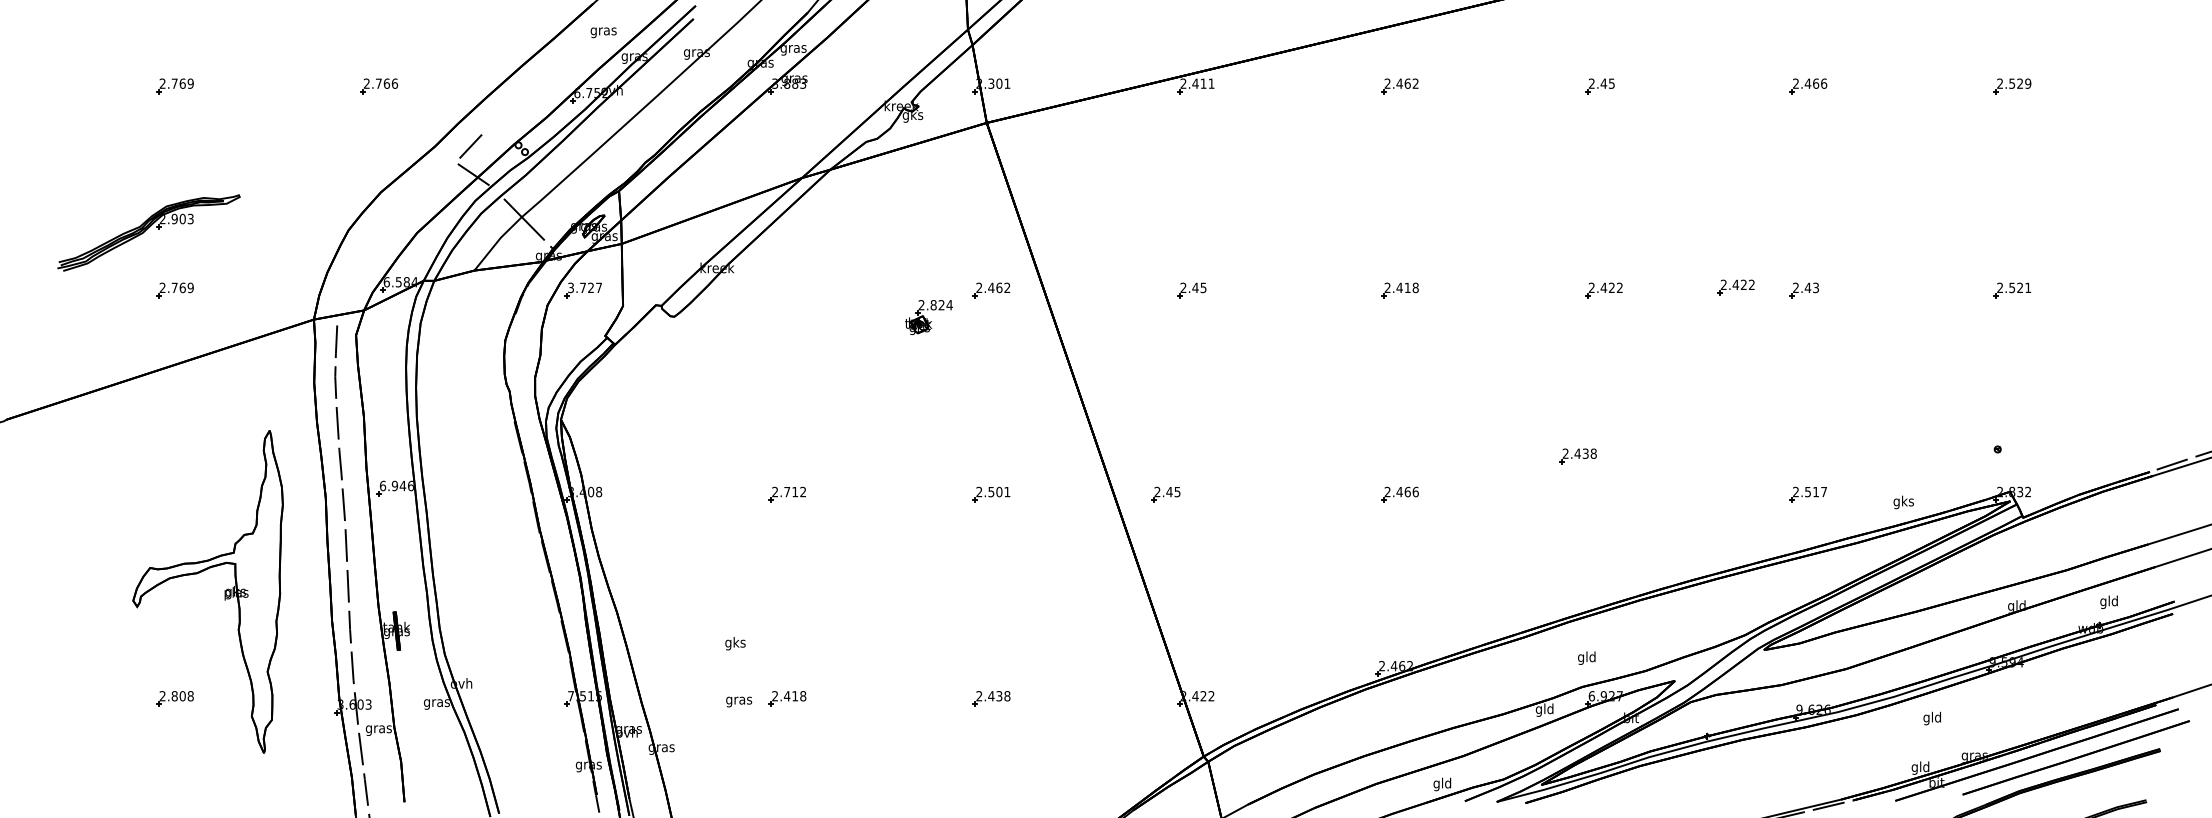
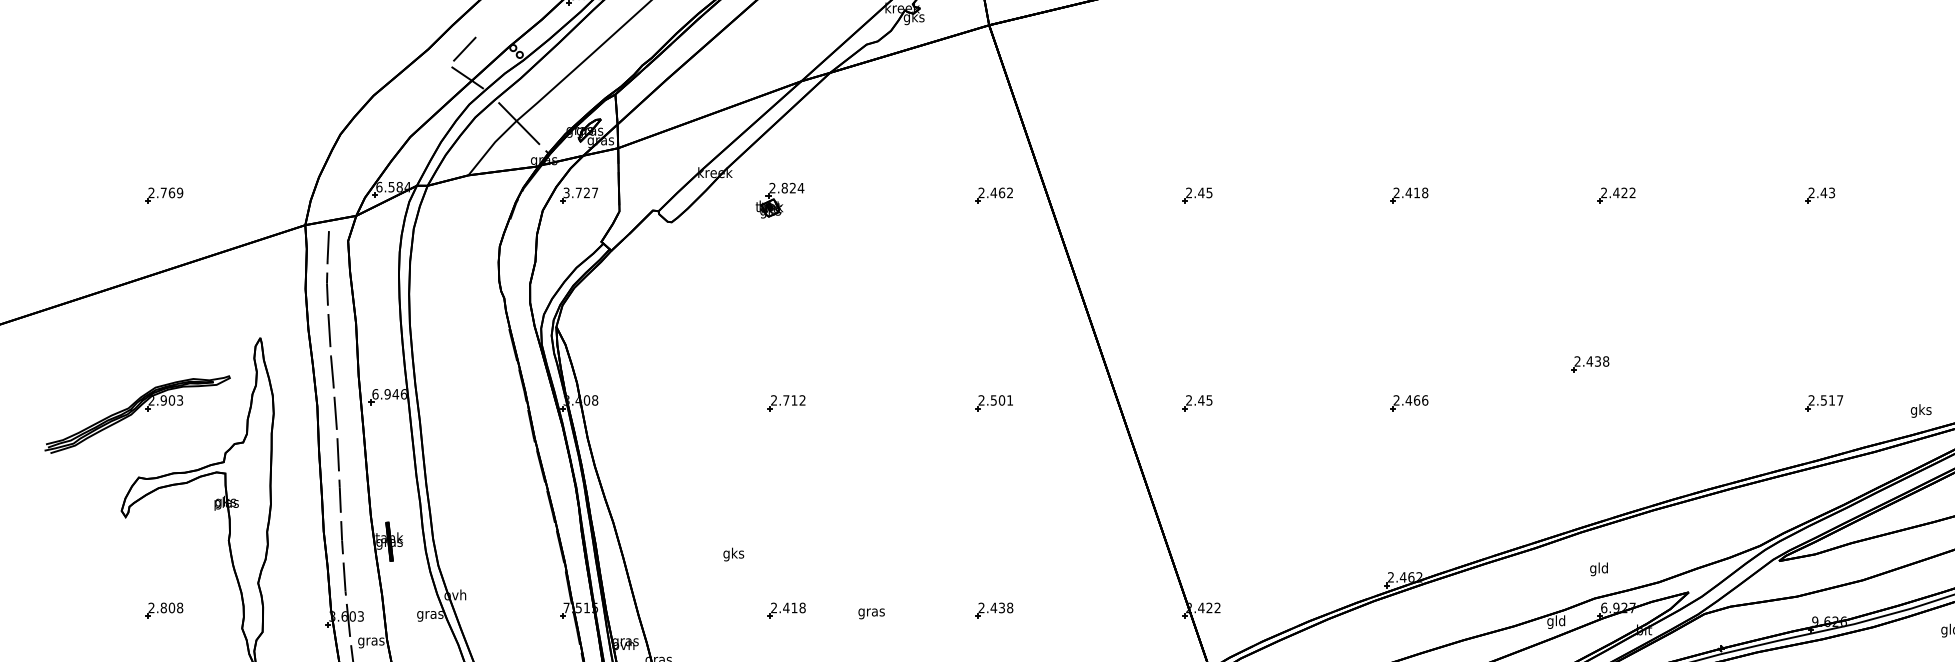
part: (148, 232) -> (137, 414), moved
part: (1735, 287) -> (1750, 192), removed
part: (928, 317) -> (779, 200), moved
part: (1165, 494) -> (1197, 402), moved
text: (739, 701) -> (872, 613), moved

